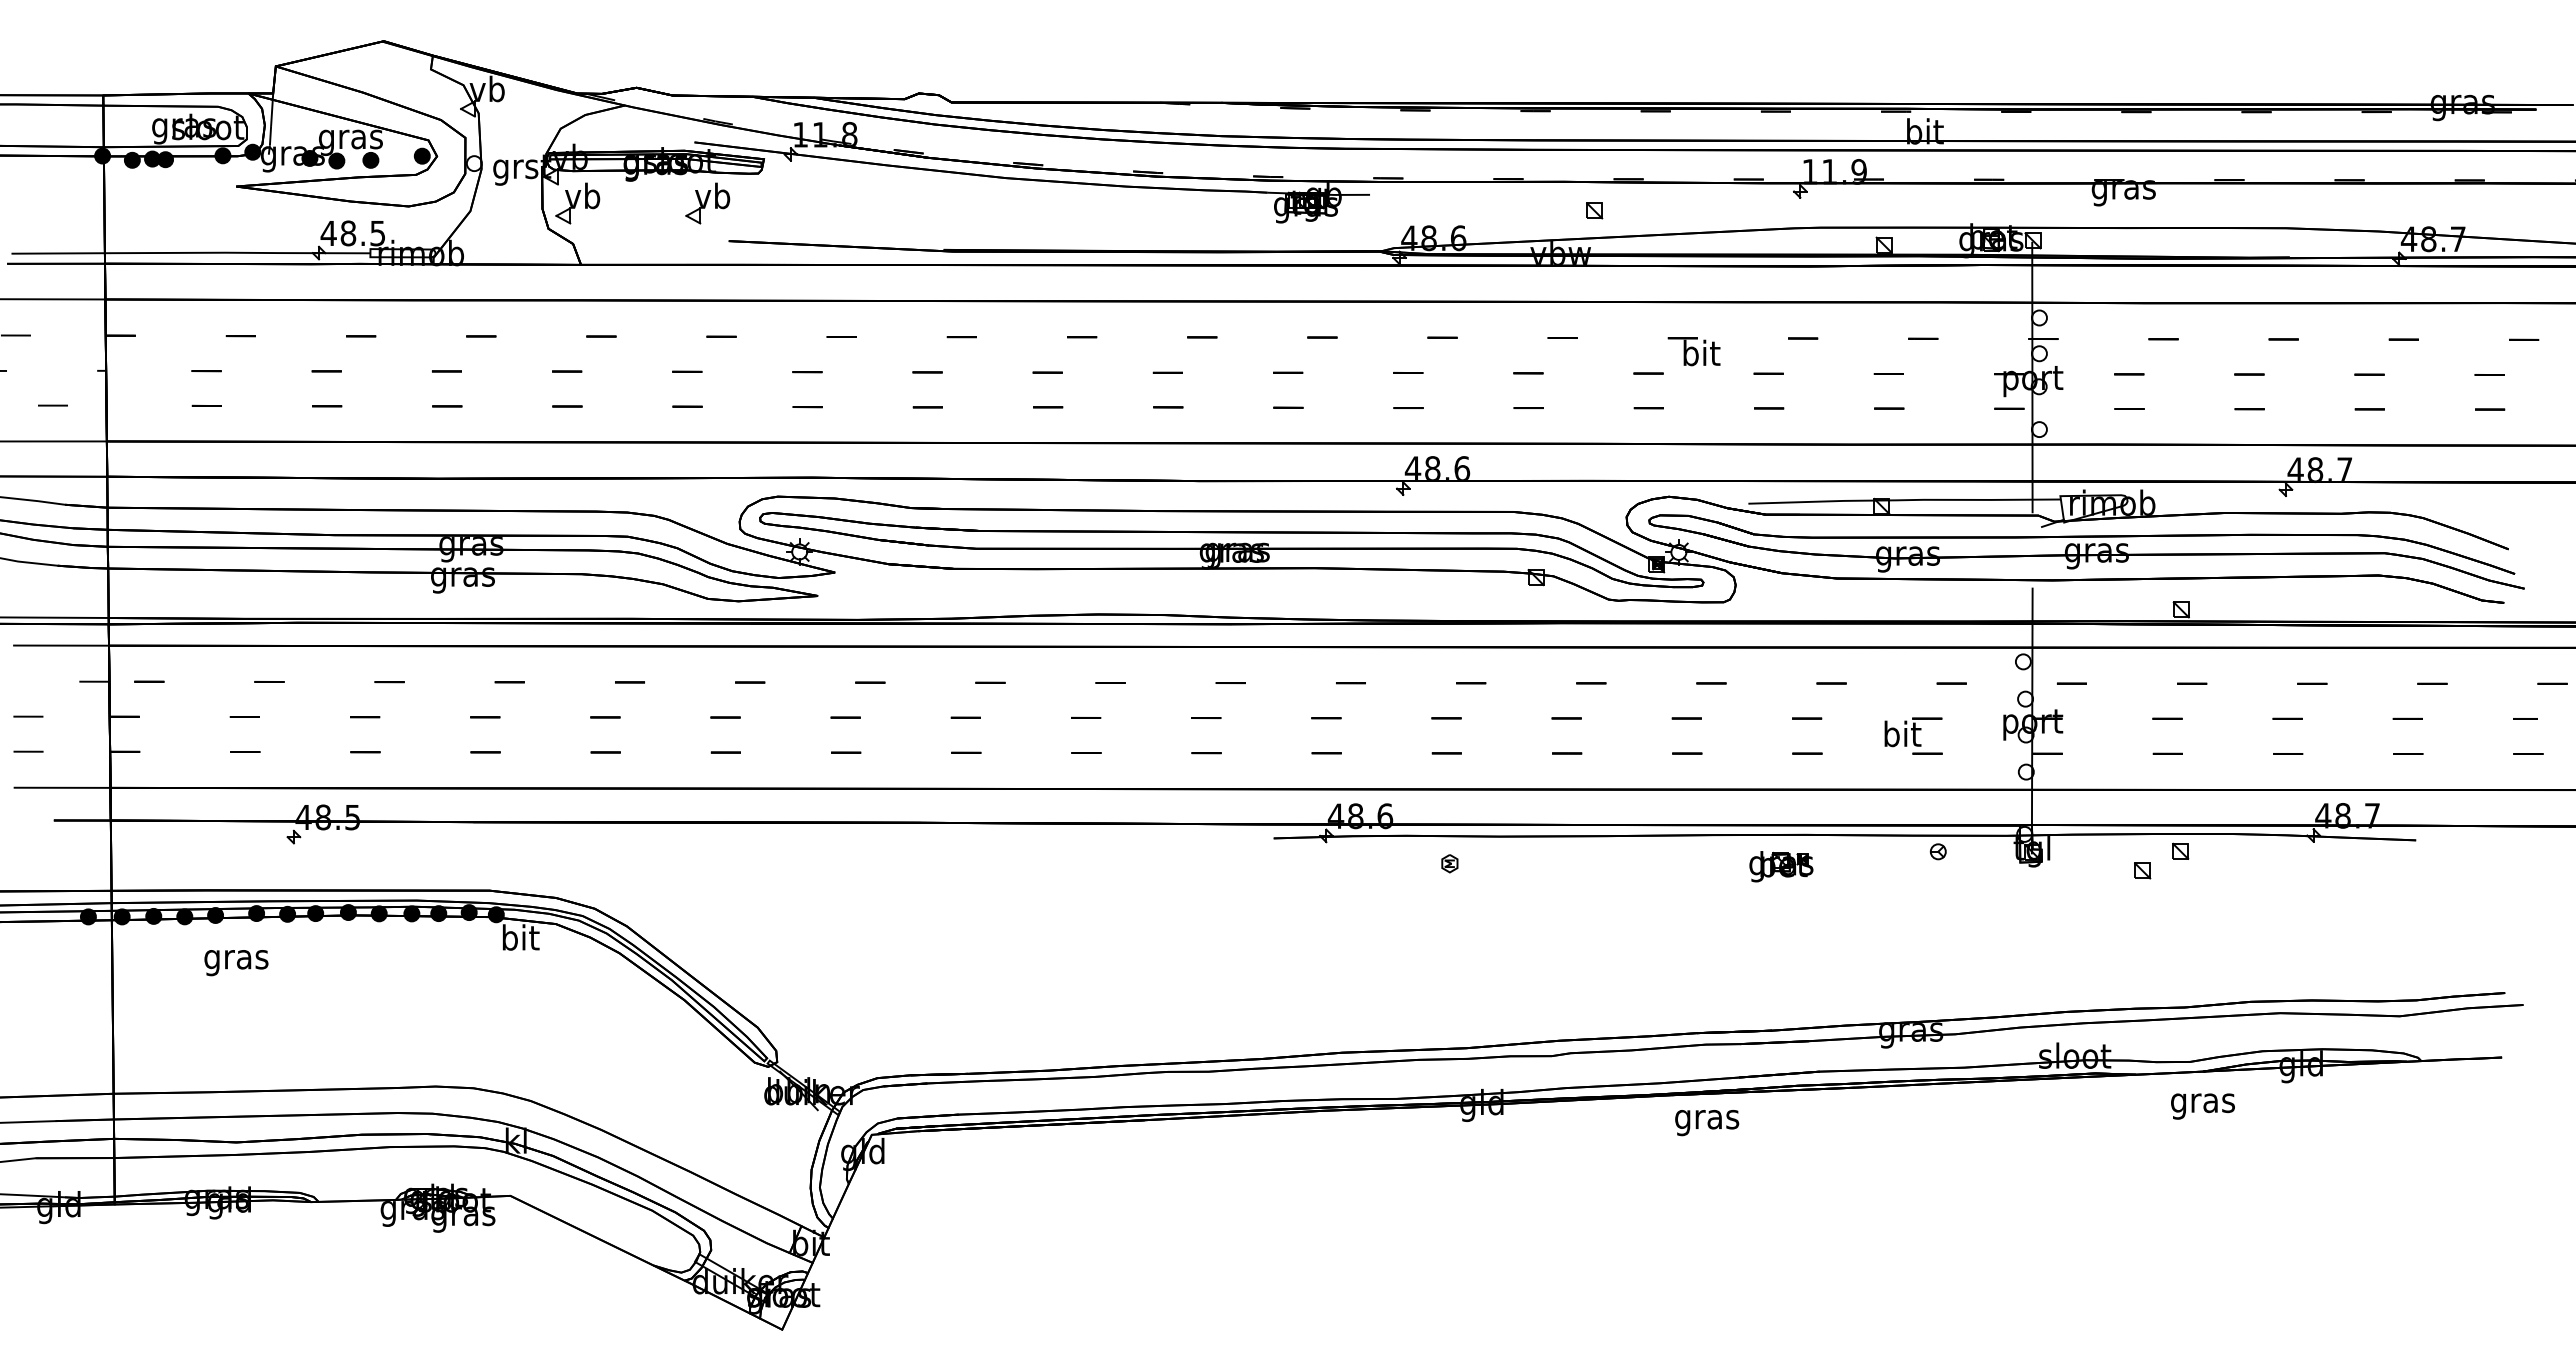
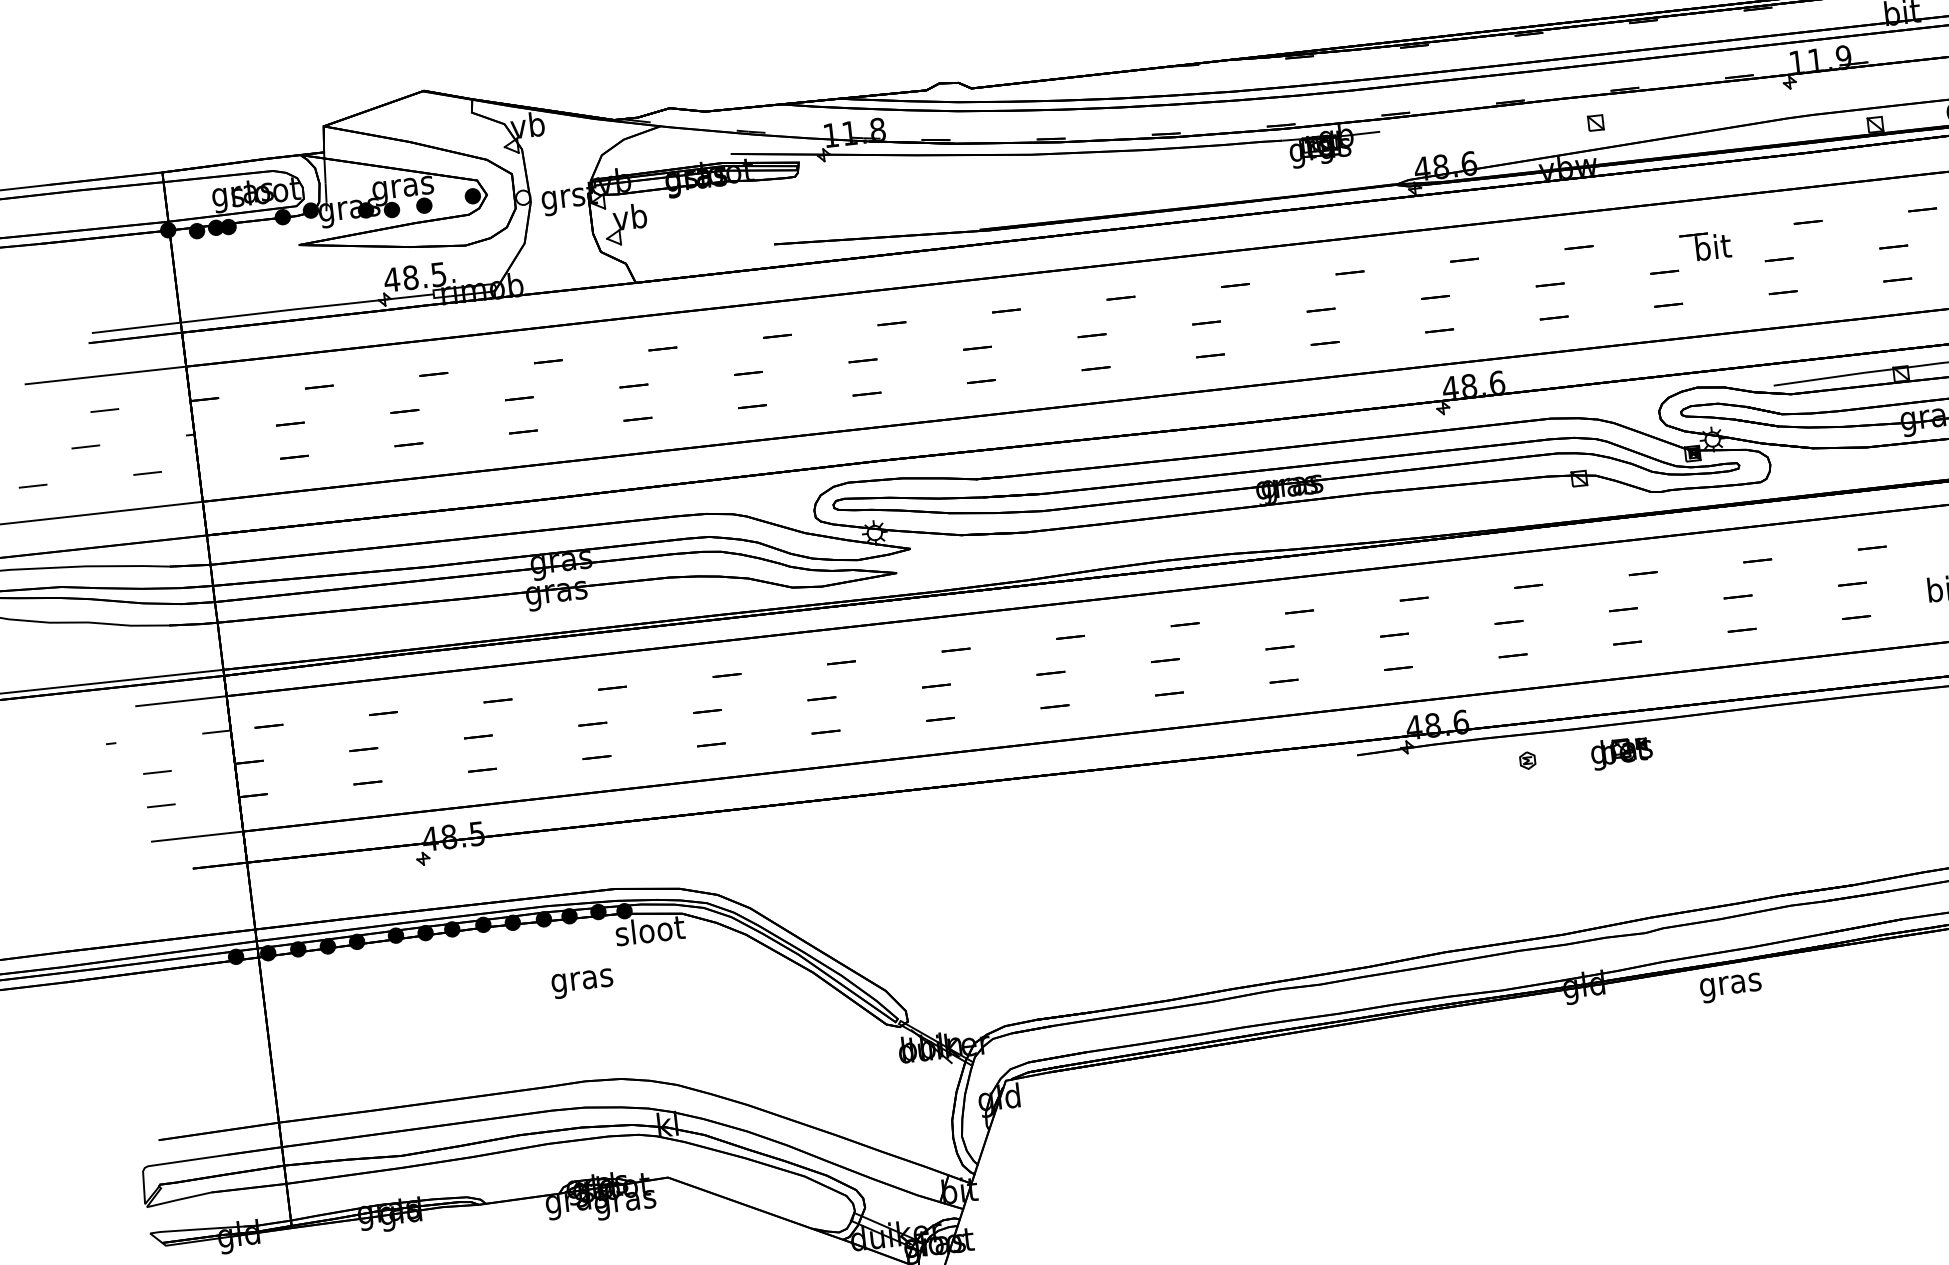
part: (707, 203) -> (749, 210), removed
part: (1781, 866) -> (1622, 752), moved
text: (520, 937) -> (649, 930), bit -> sloot
text: (236, 963) -> (582, 984), moved
text: (1707, 1123) -> (1731, 988), moved

